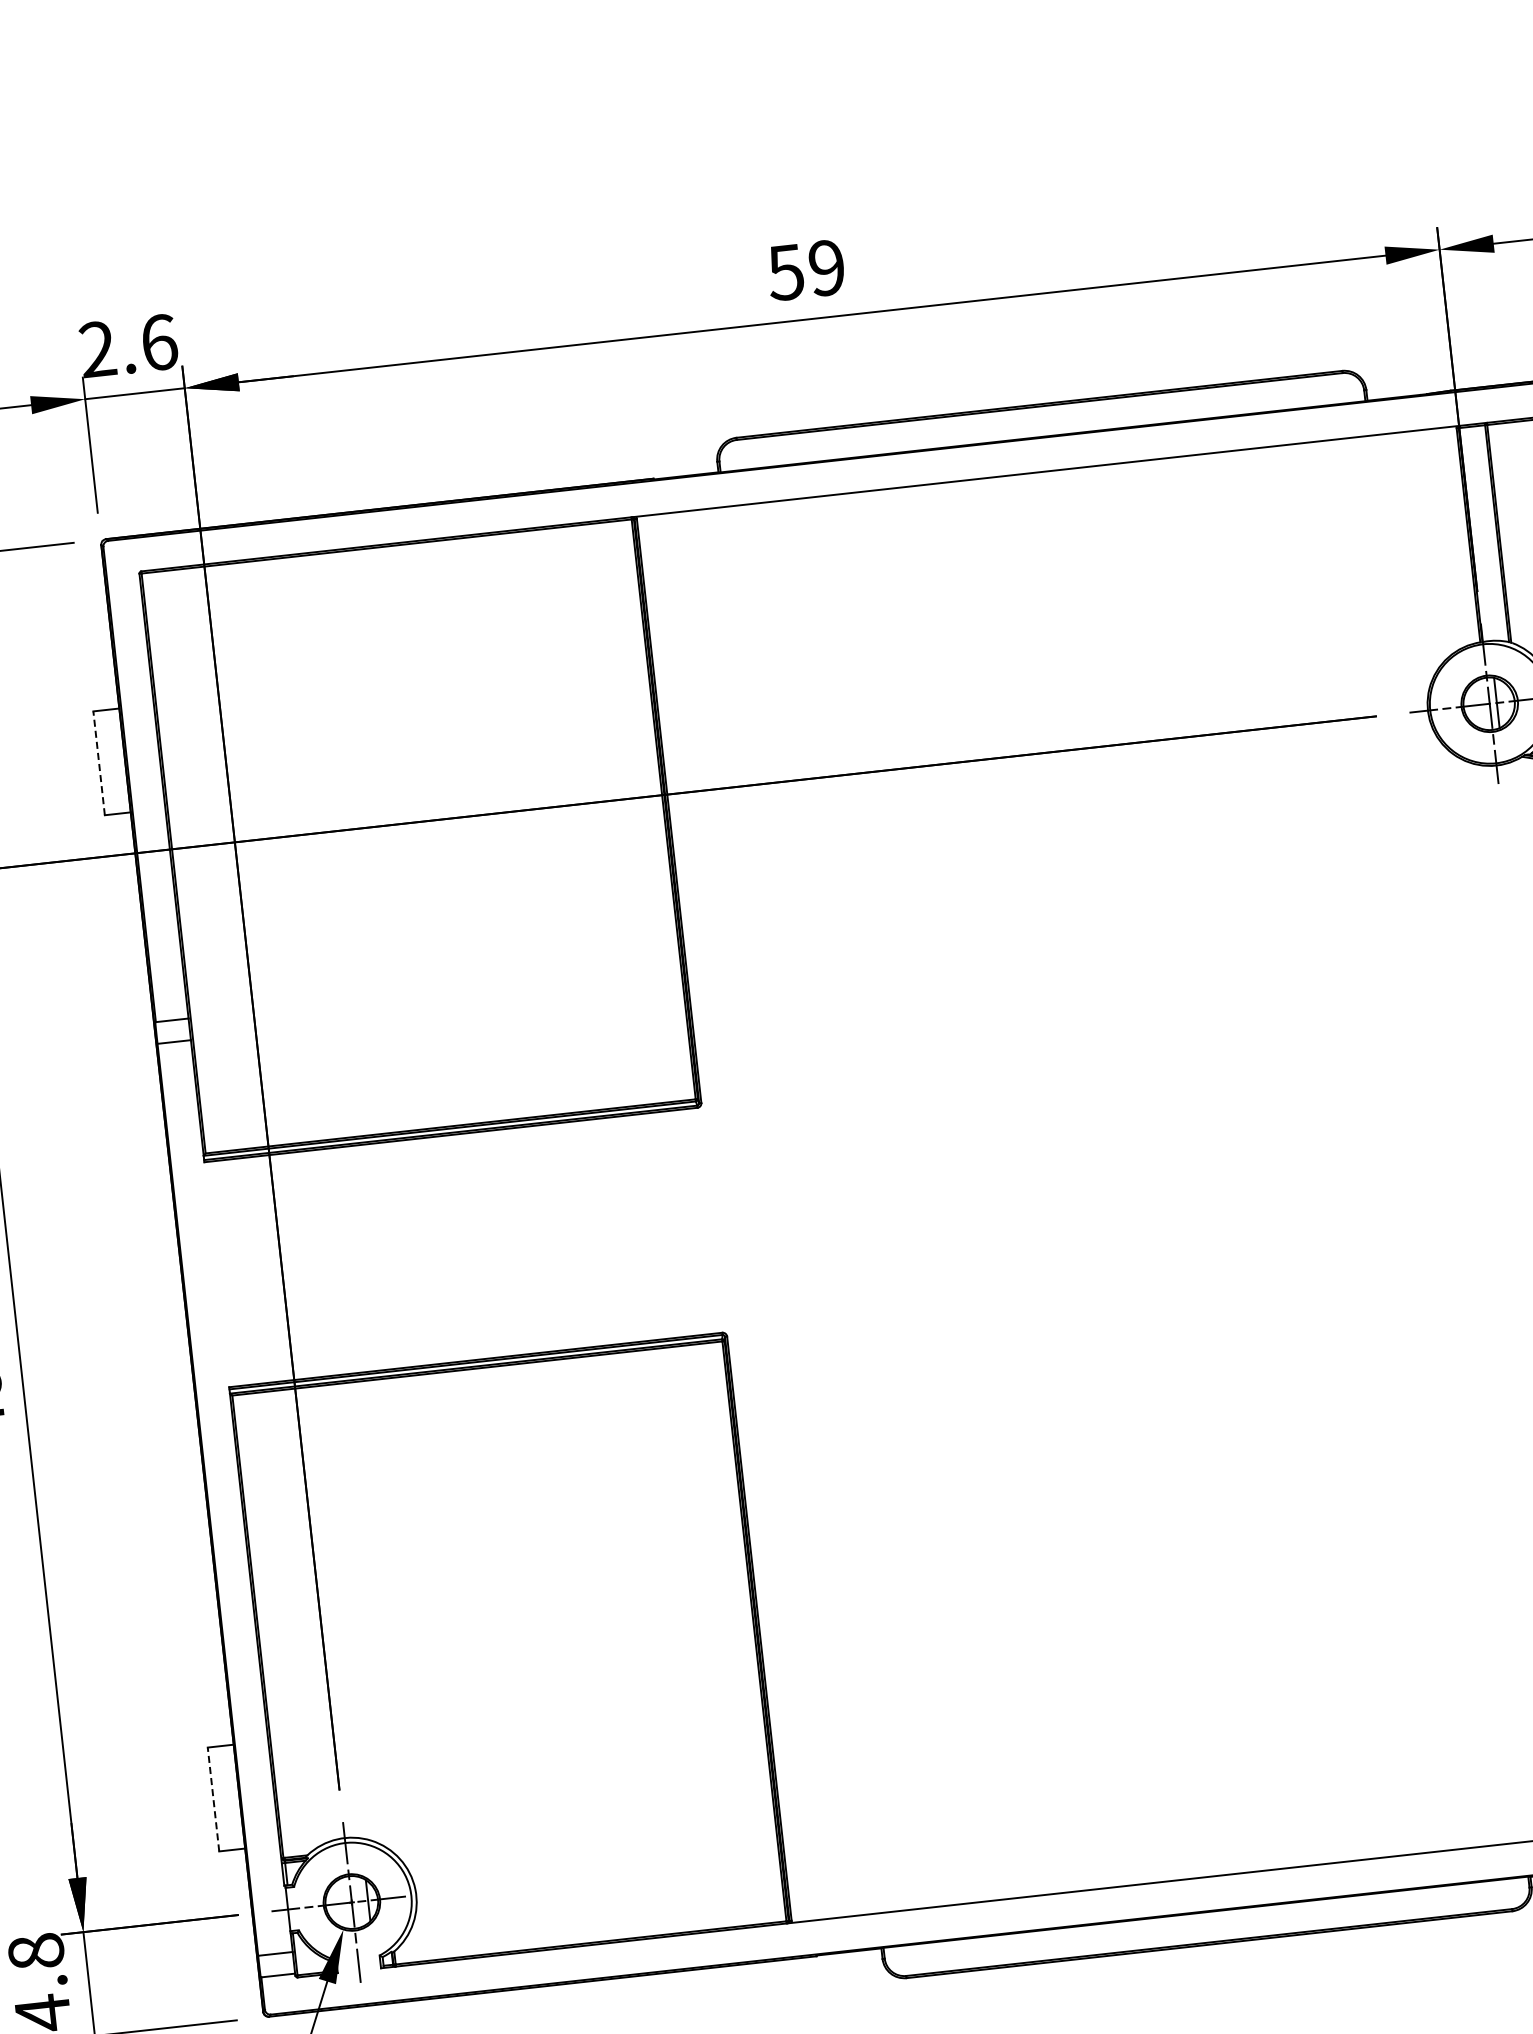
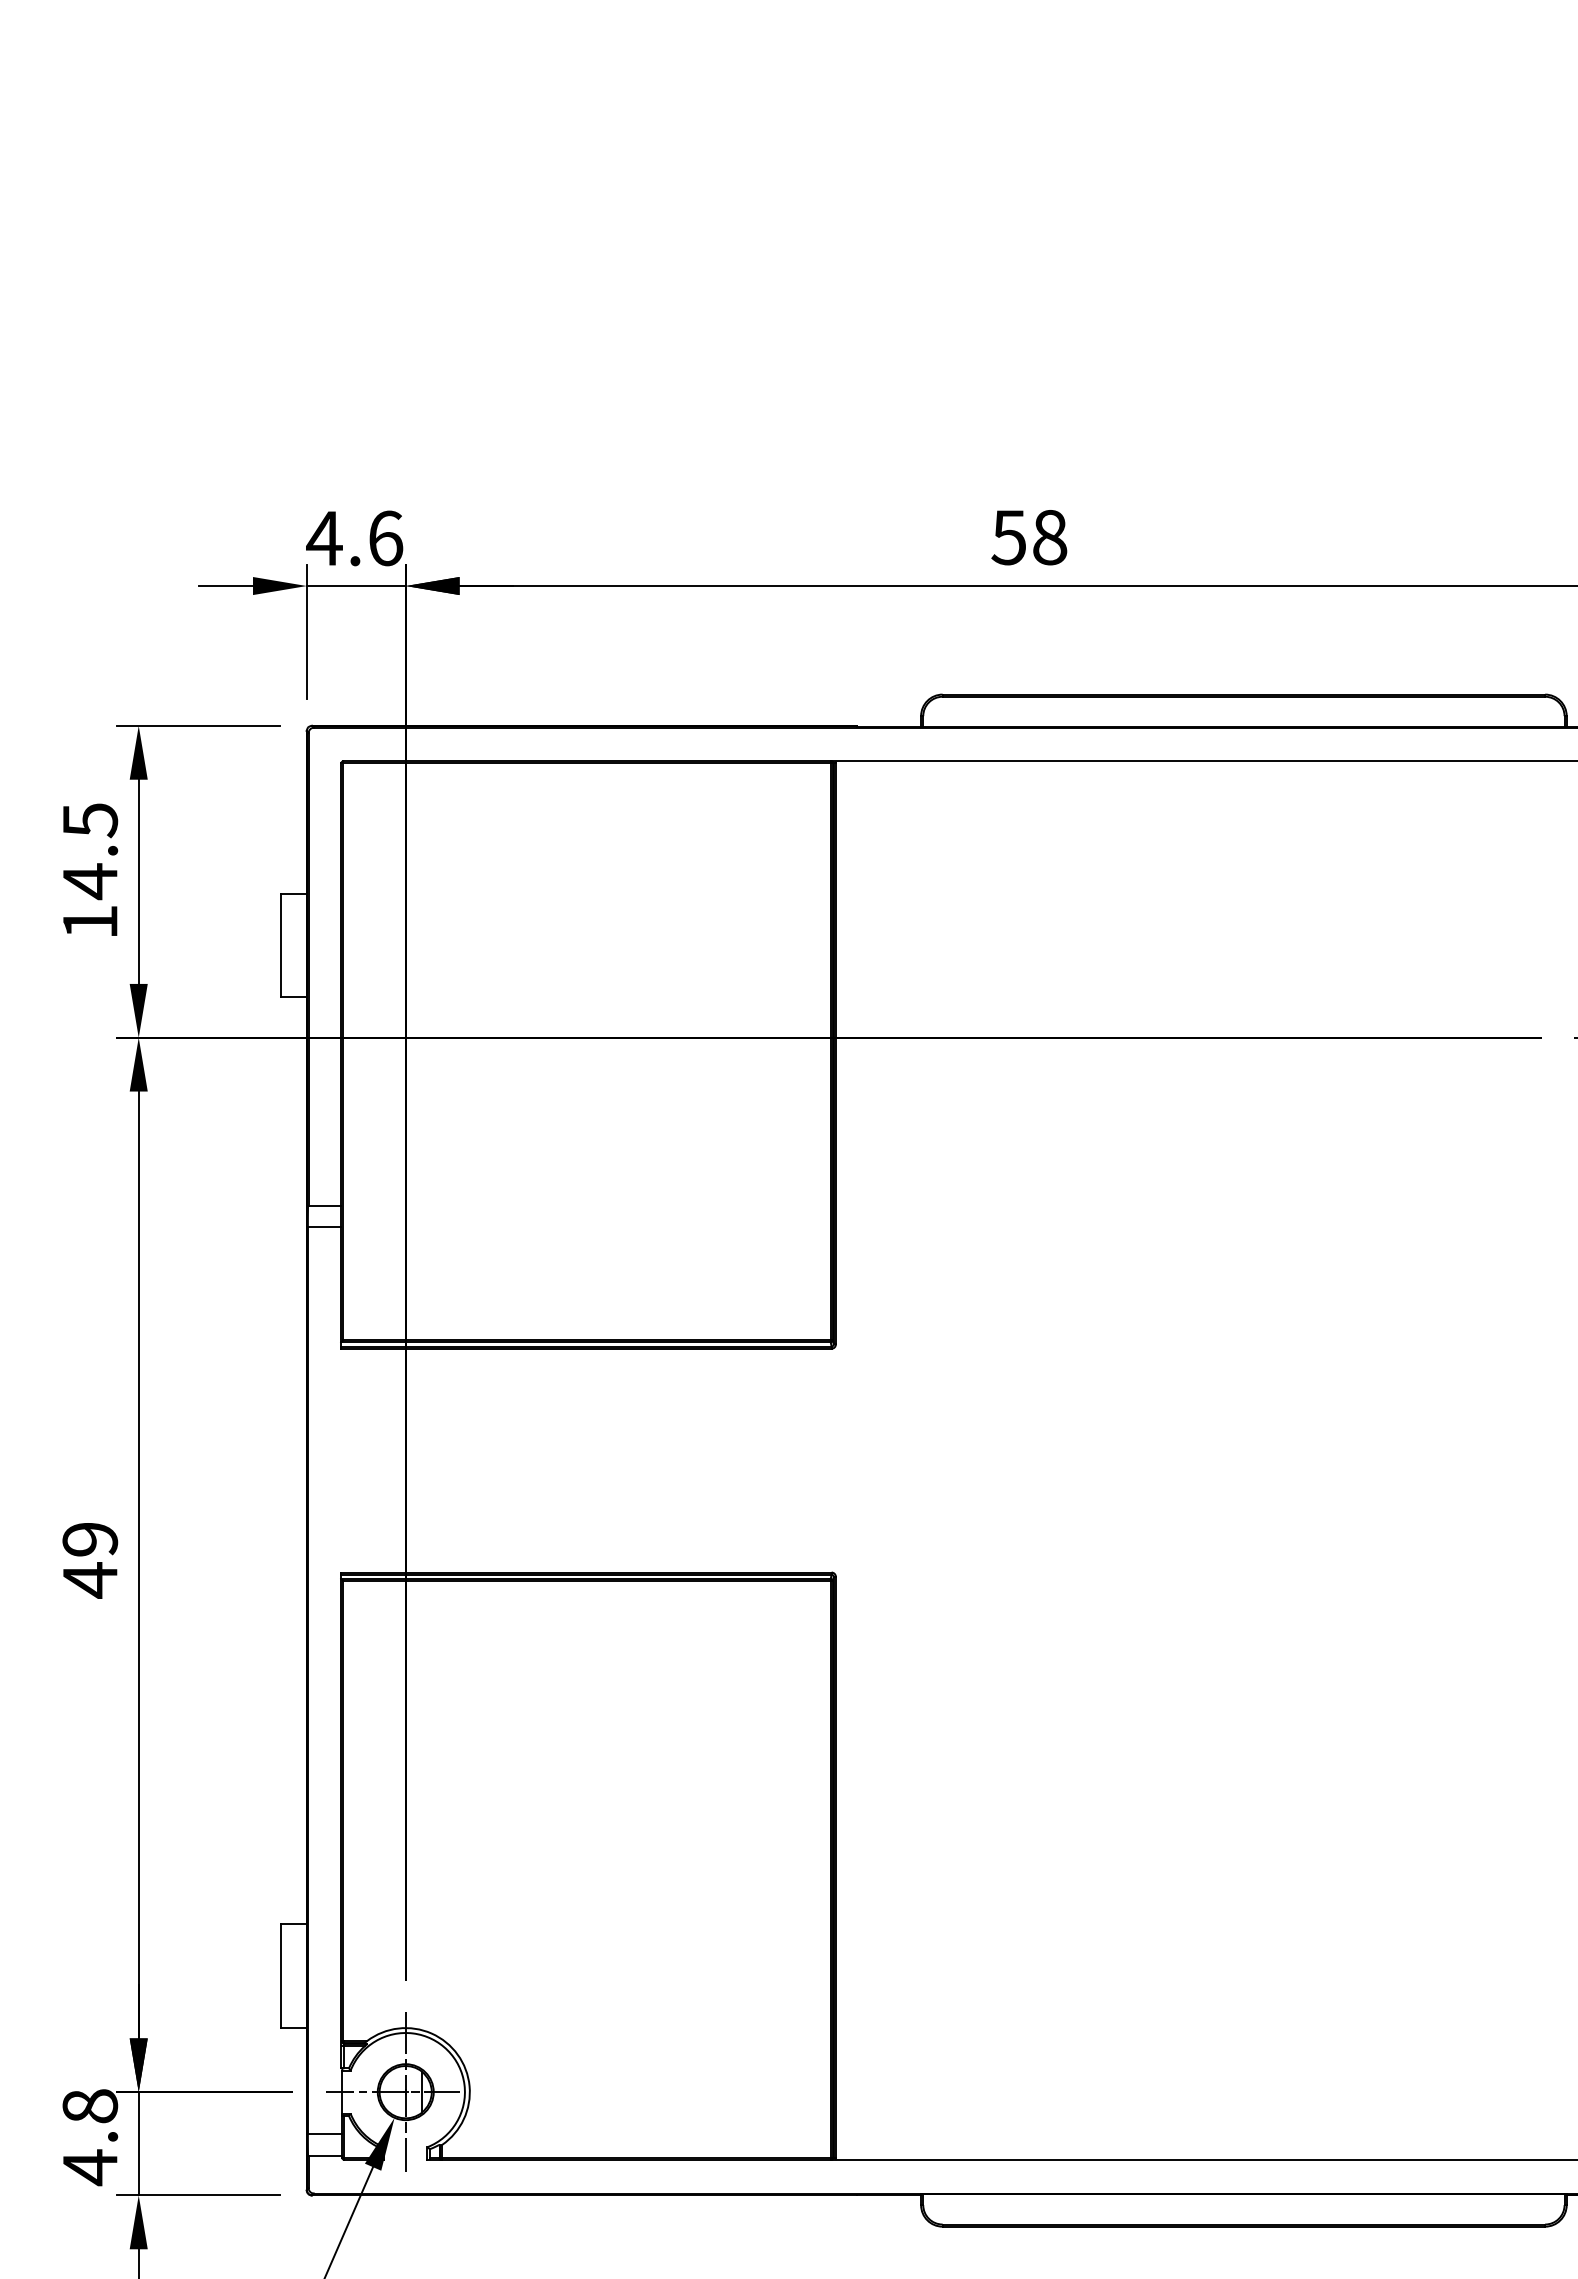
text: (827, 267) -> (1050, 537), 59 -> 58
text: (97, 348) -> (324, 537), 2.6 -> 4.6
line: (98, 763) -> (280, 945), dashed -> solid
line: (213, 1799) -> (280, 1975), dashed -> solid

